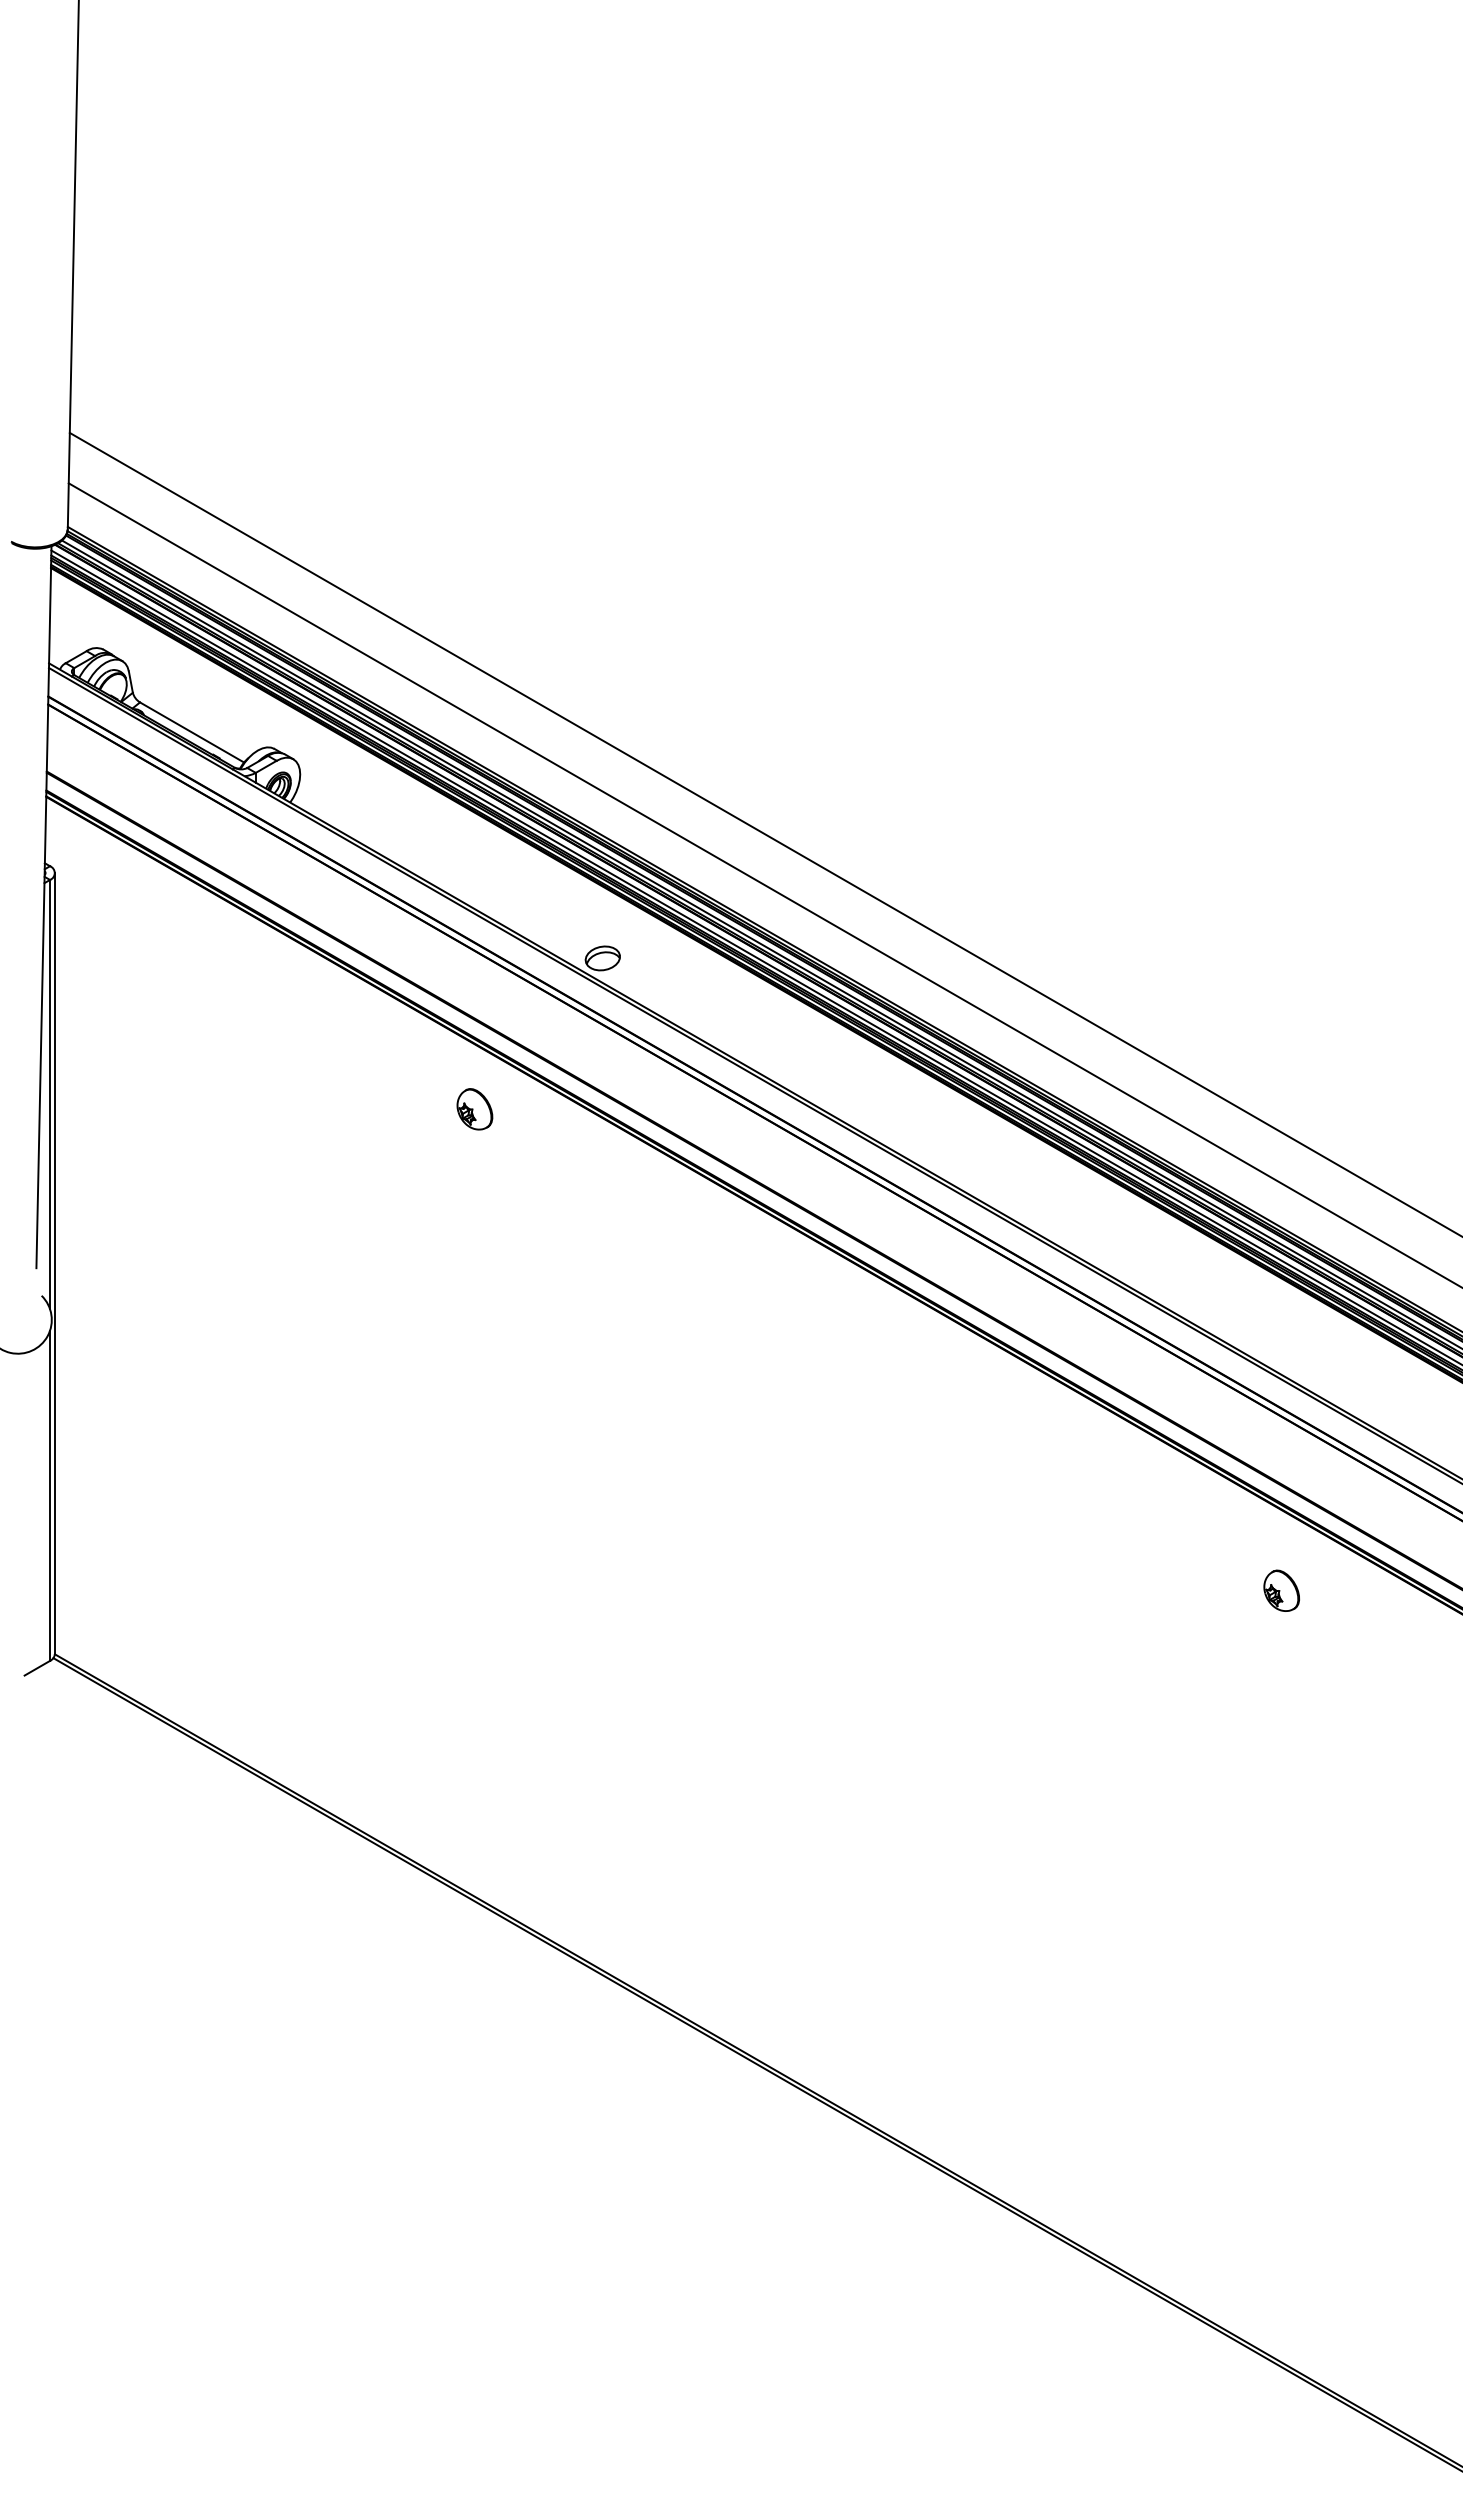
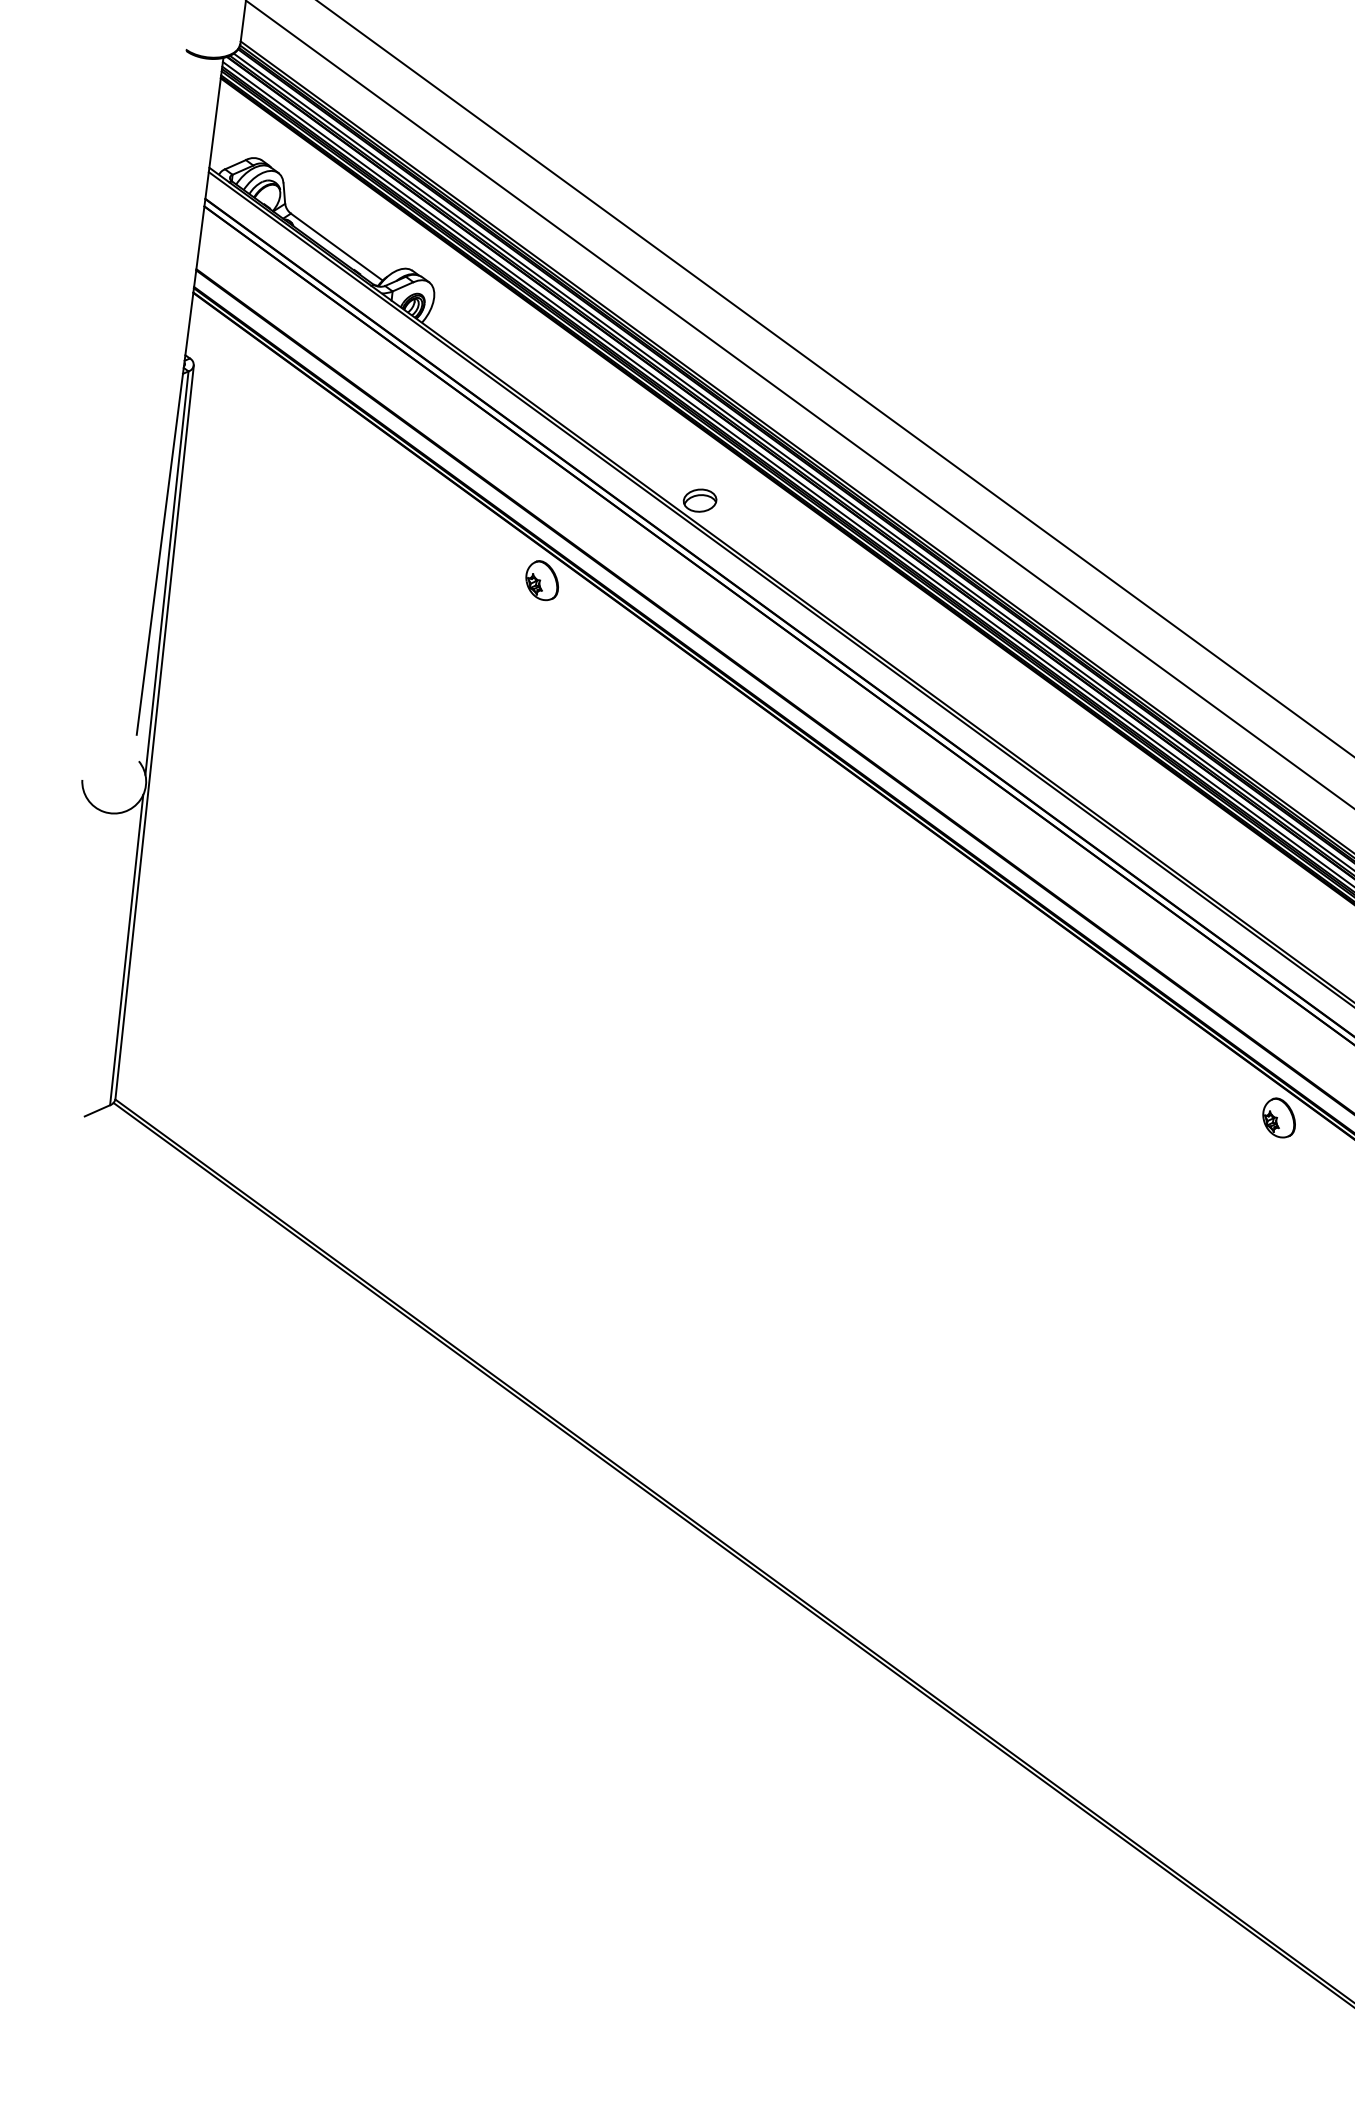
part: (474, 1109) -> (542, 580), moved
part: (1281, 1590) -> (1279, 1117), moved

